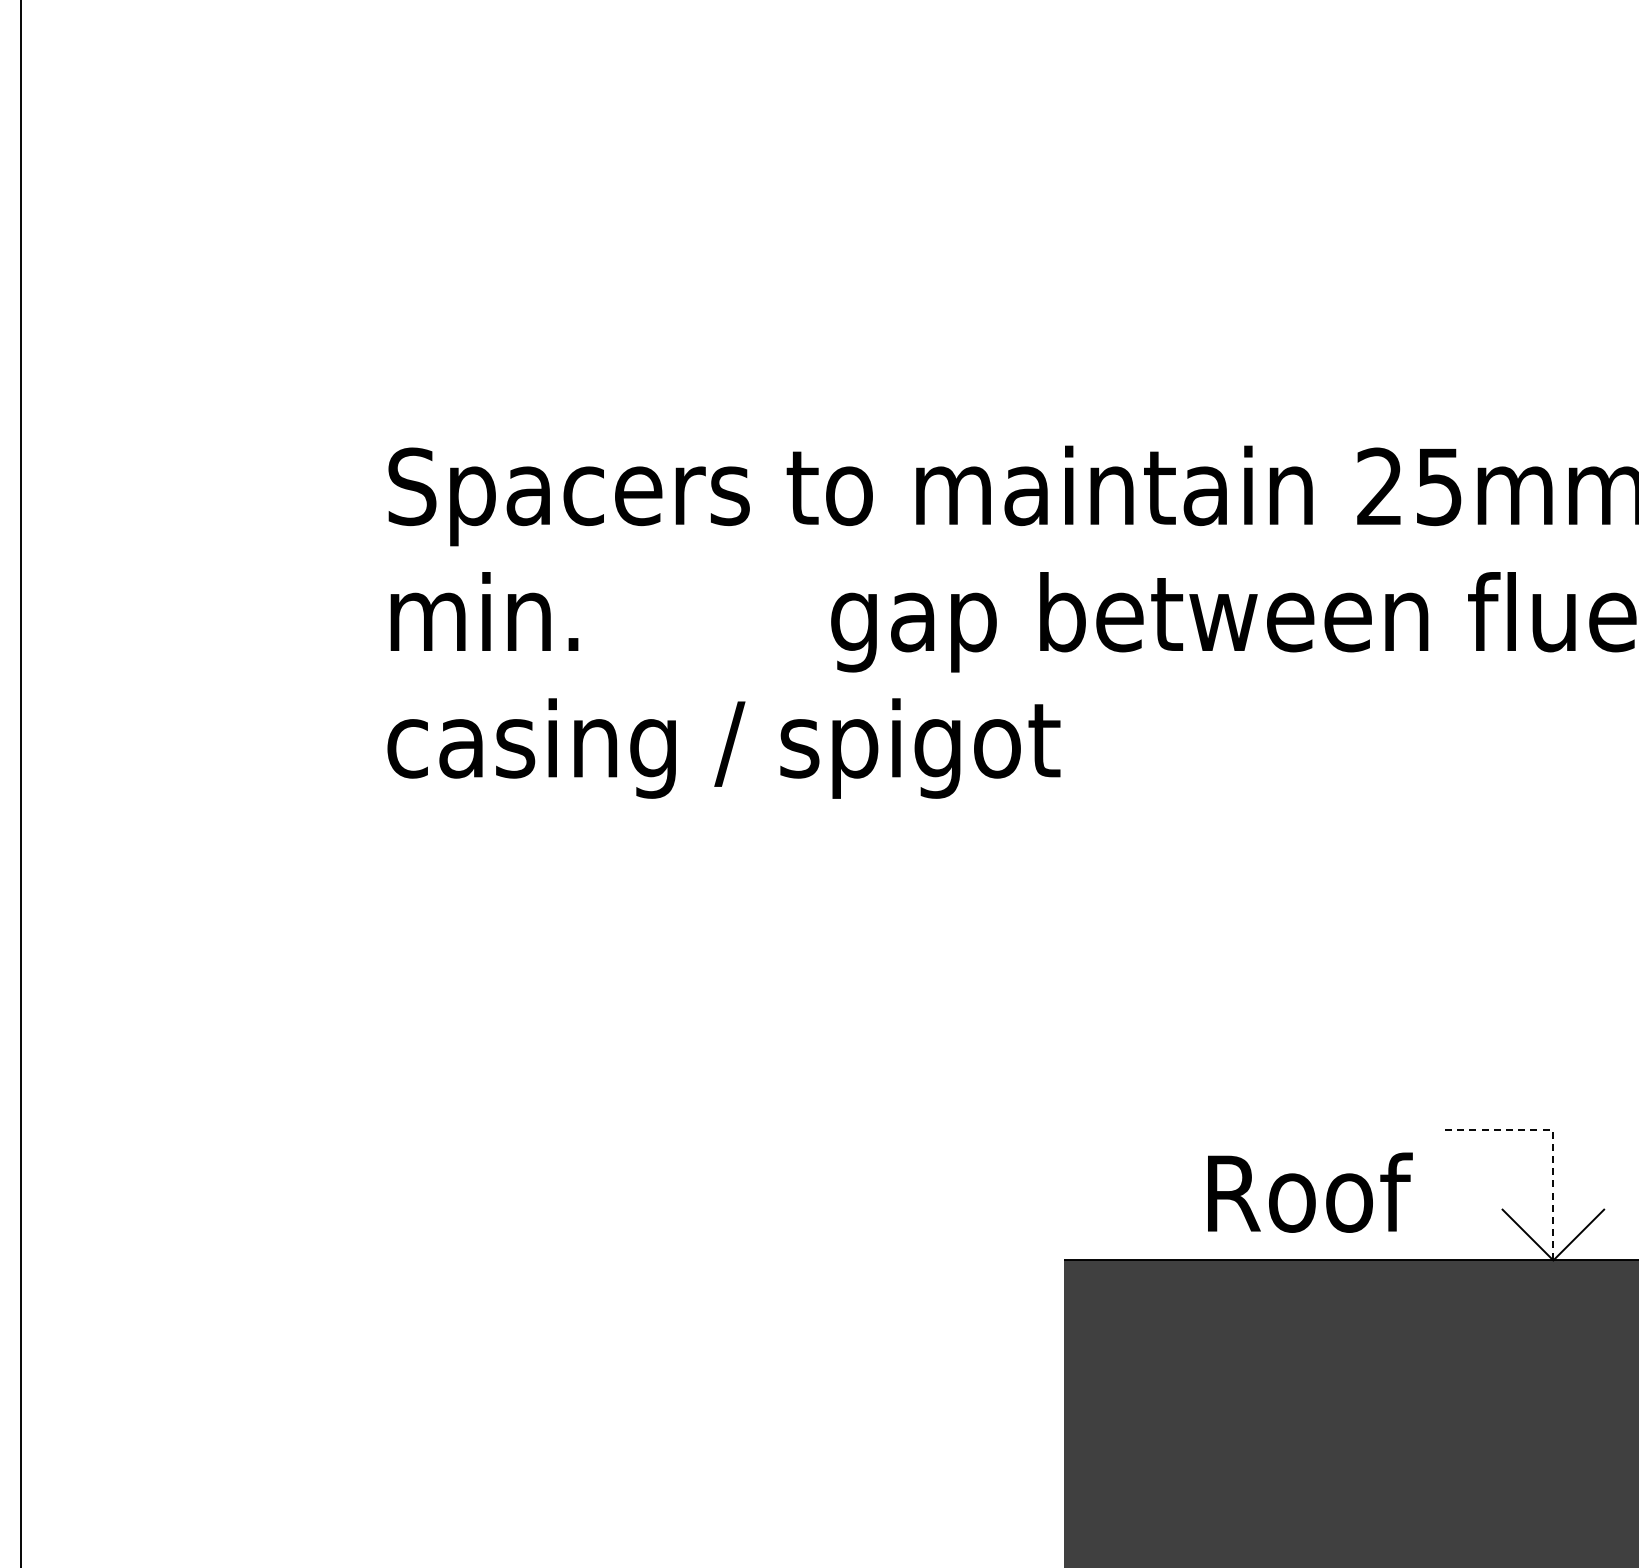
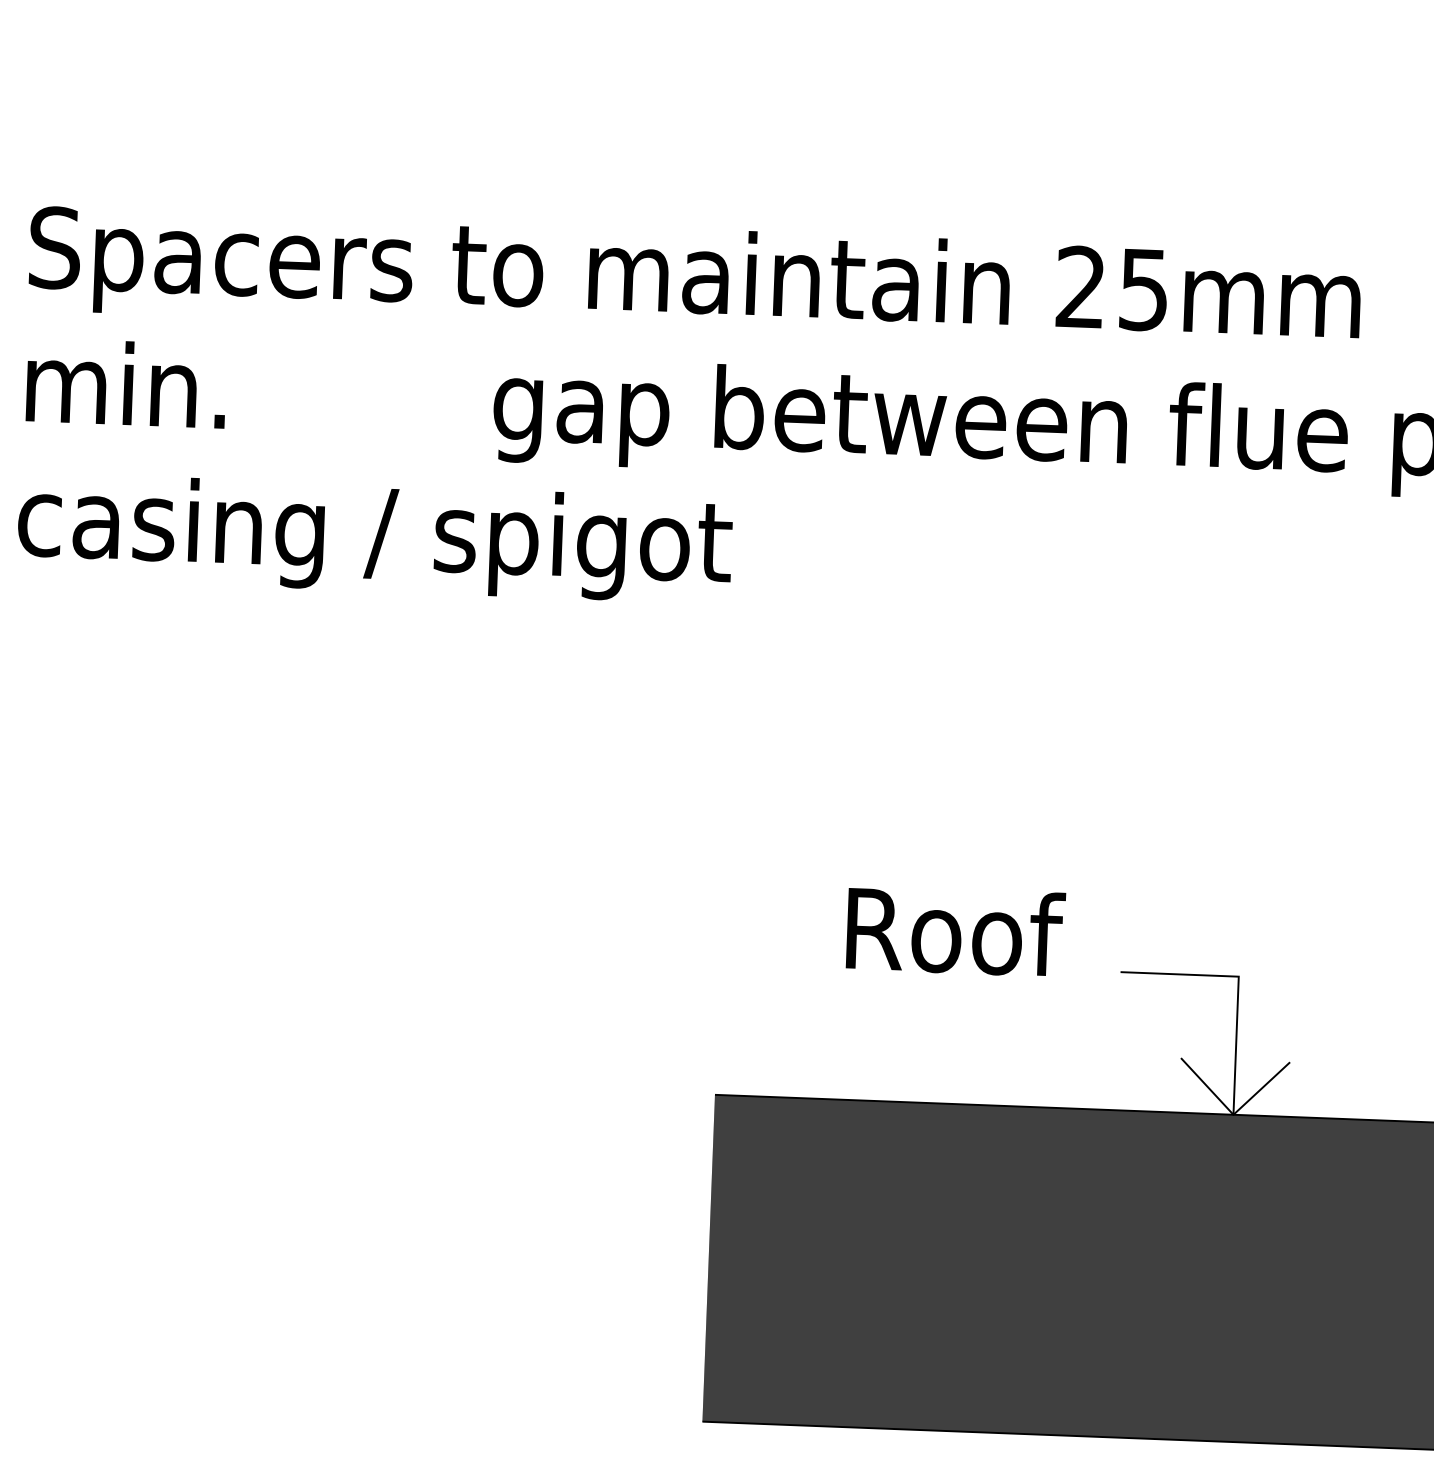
line: (1553, 1139) -> (1238, 986), dashed -> solid
text: (1310, 1192) -> (956, 931), moved

